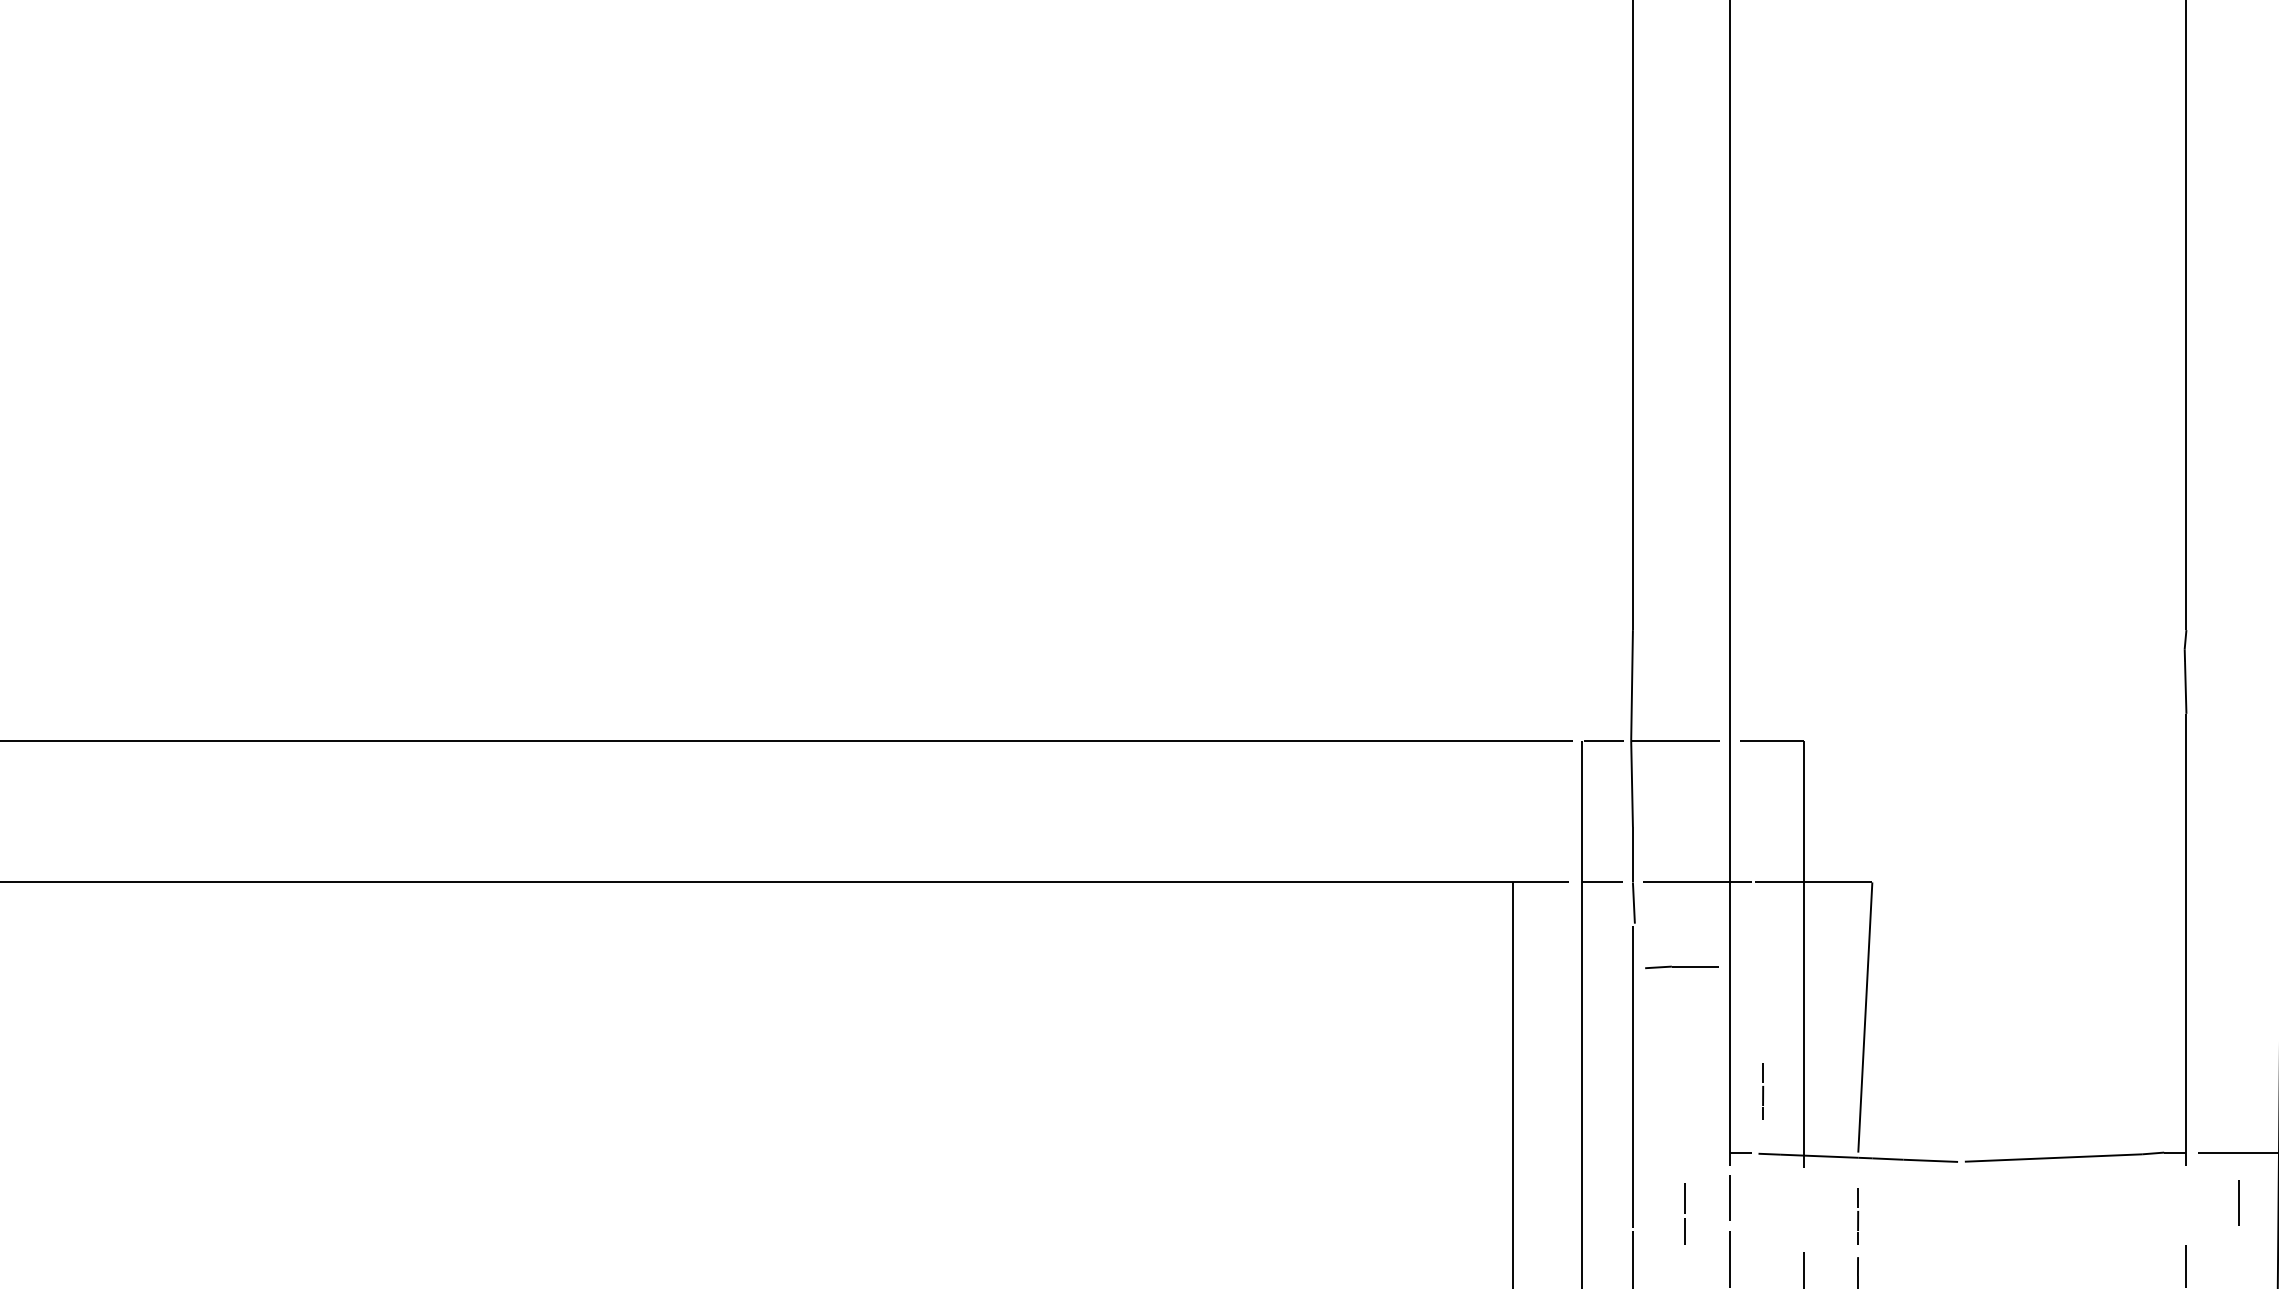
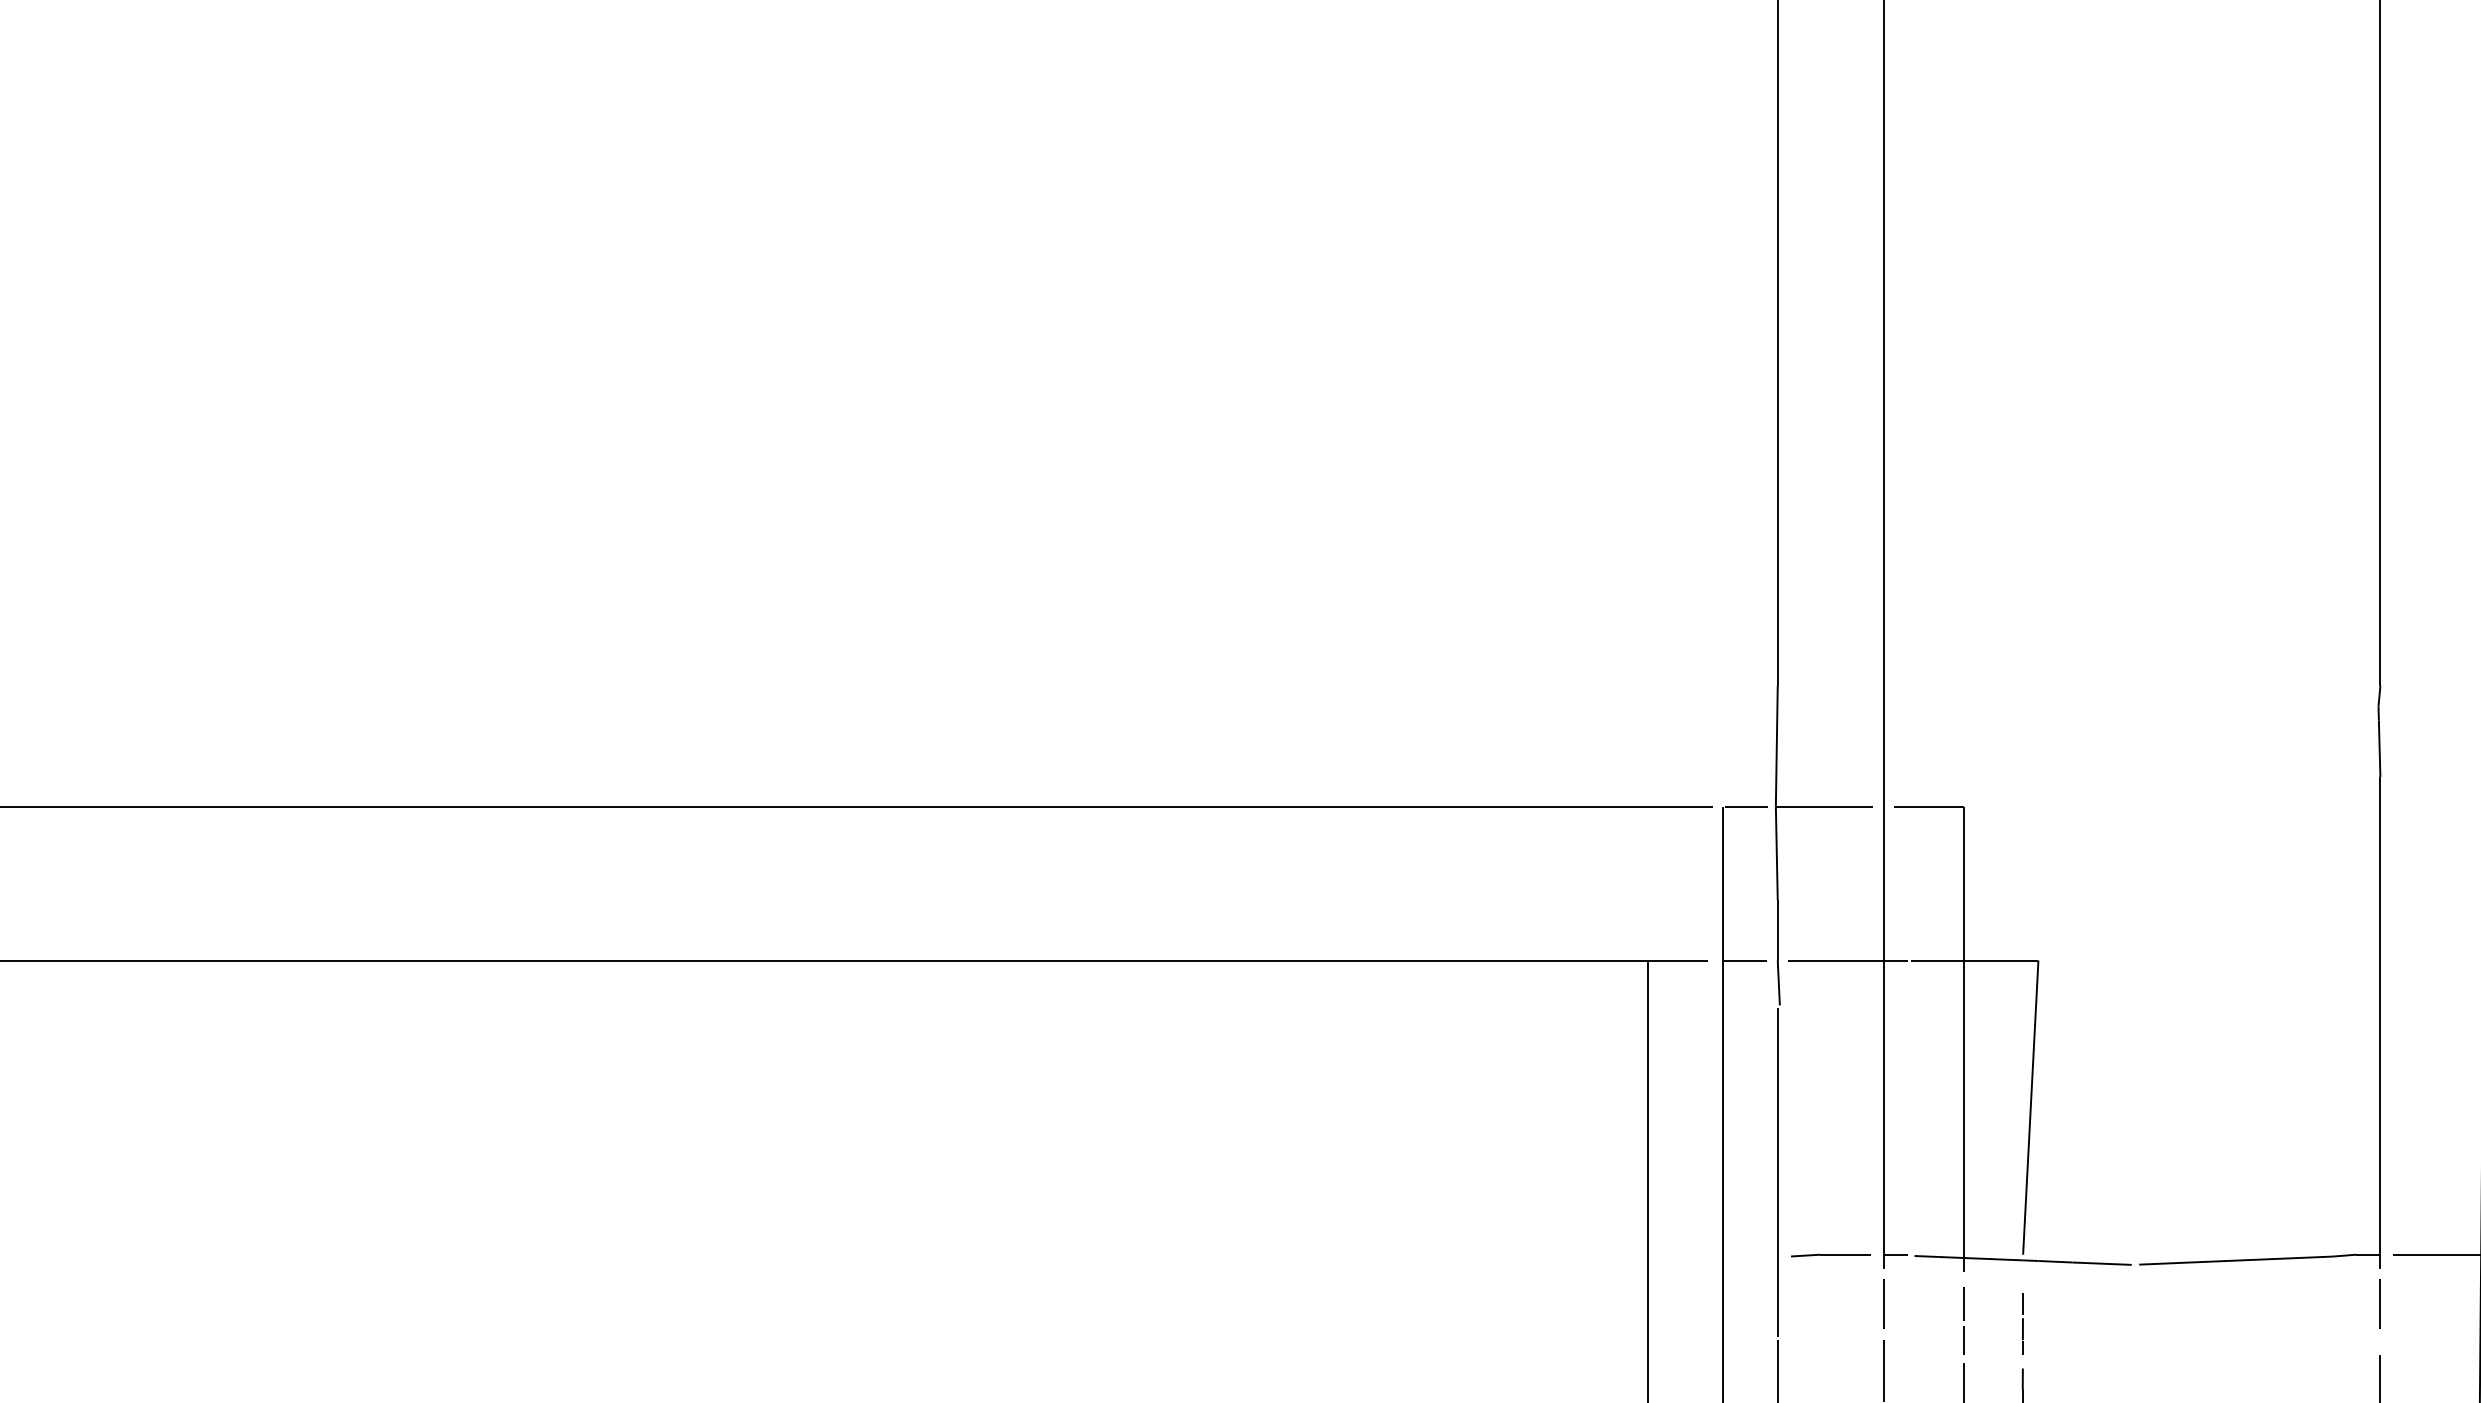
part: (1681, 967) -> (1830, 1255), moved
line: (1763, 1091) -> (1919, 1188), removed
line: (2238, 1202) -> (2379, 1303), moved
line: (1684, 1213) -> (1963, 1321), moved

